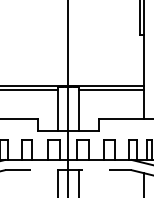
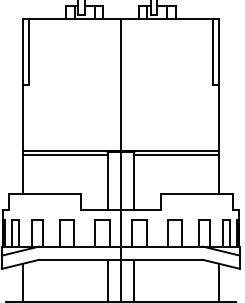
line: (68, 169) -> (121, 259), dashed -> solid

